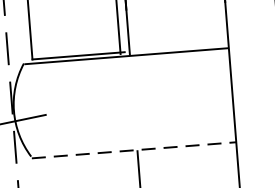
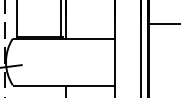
line: (134, 150) -> (64, 86), dashed -> solid

